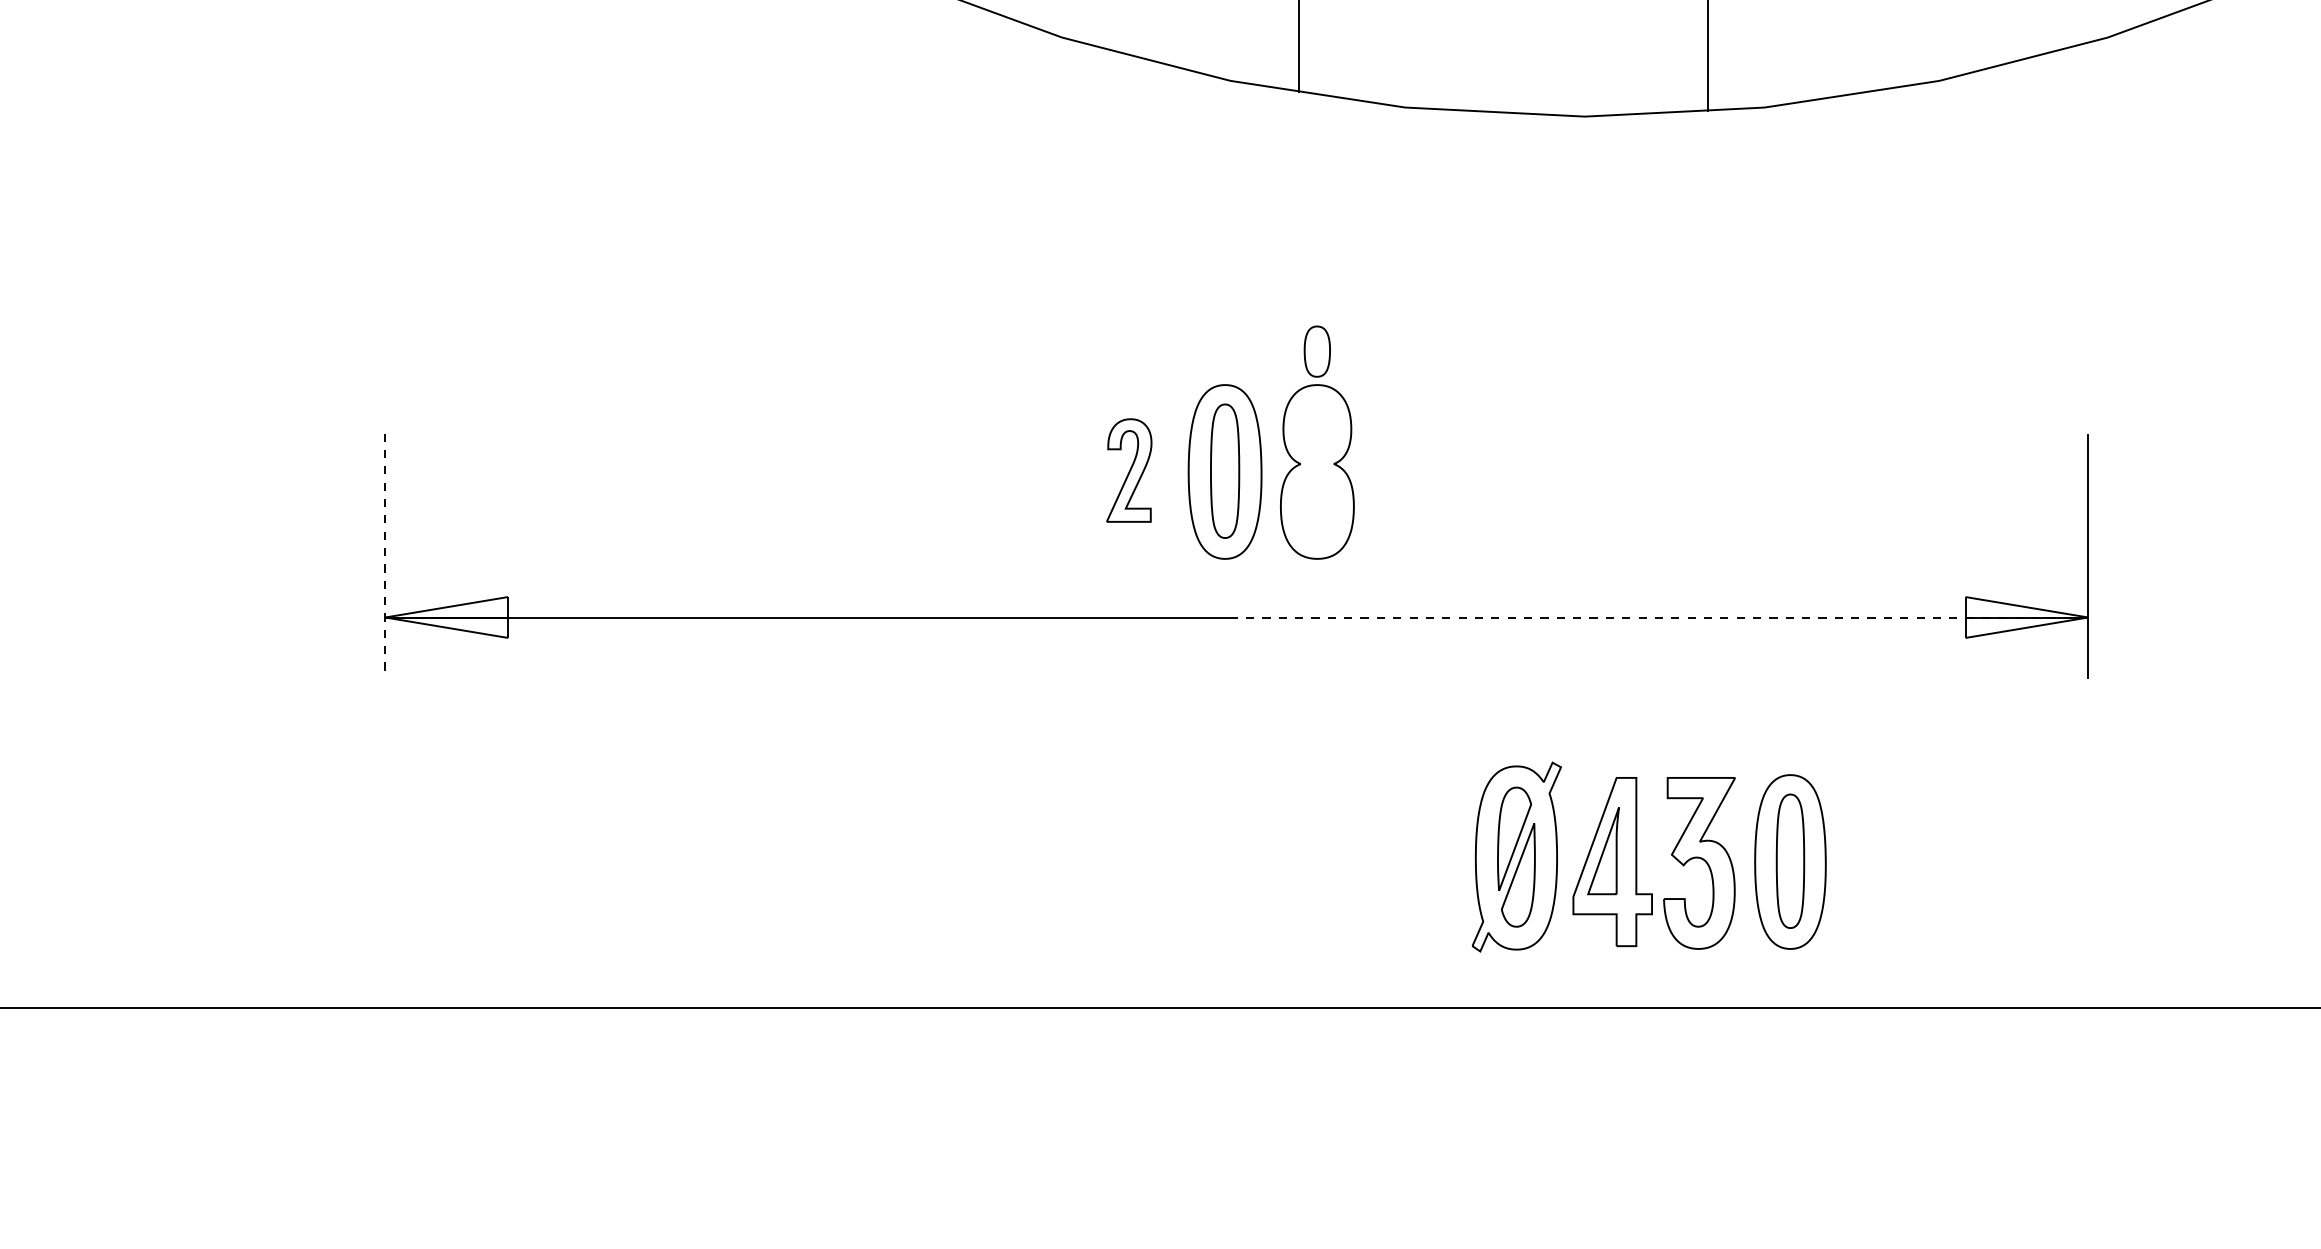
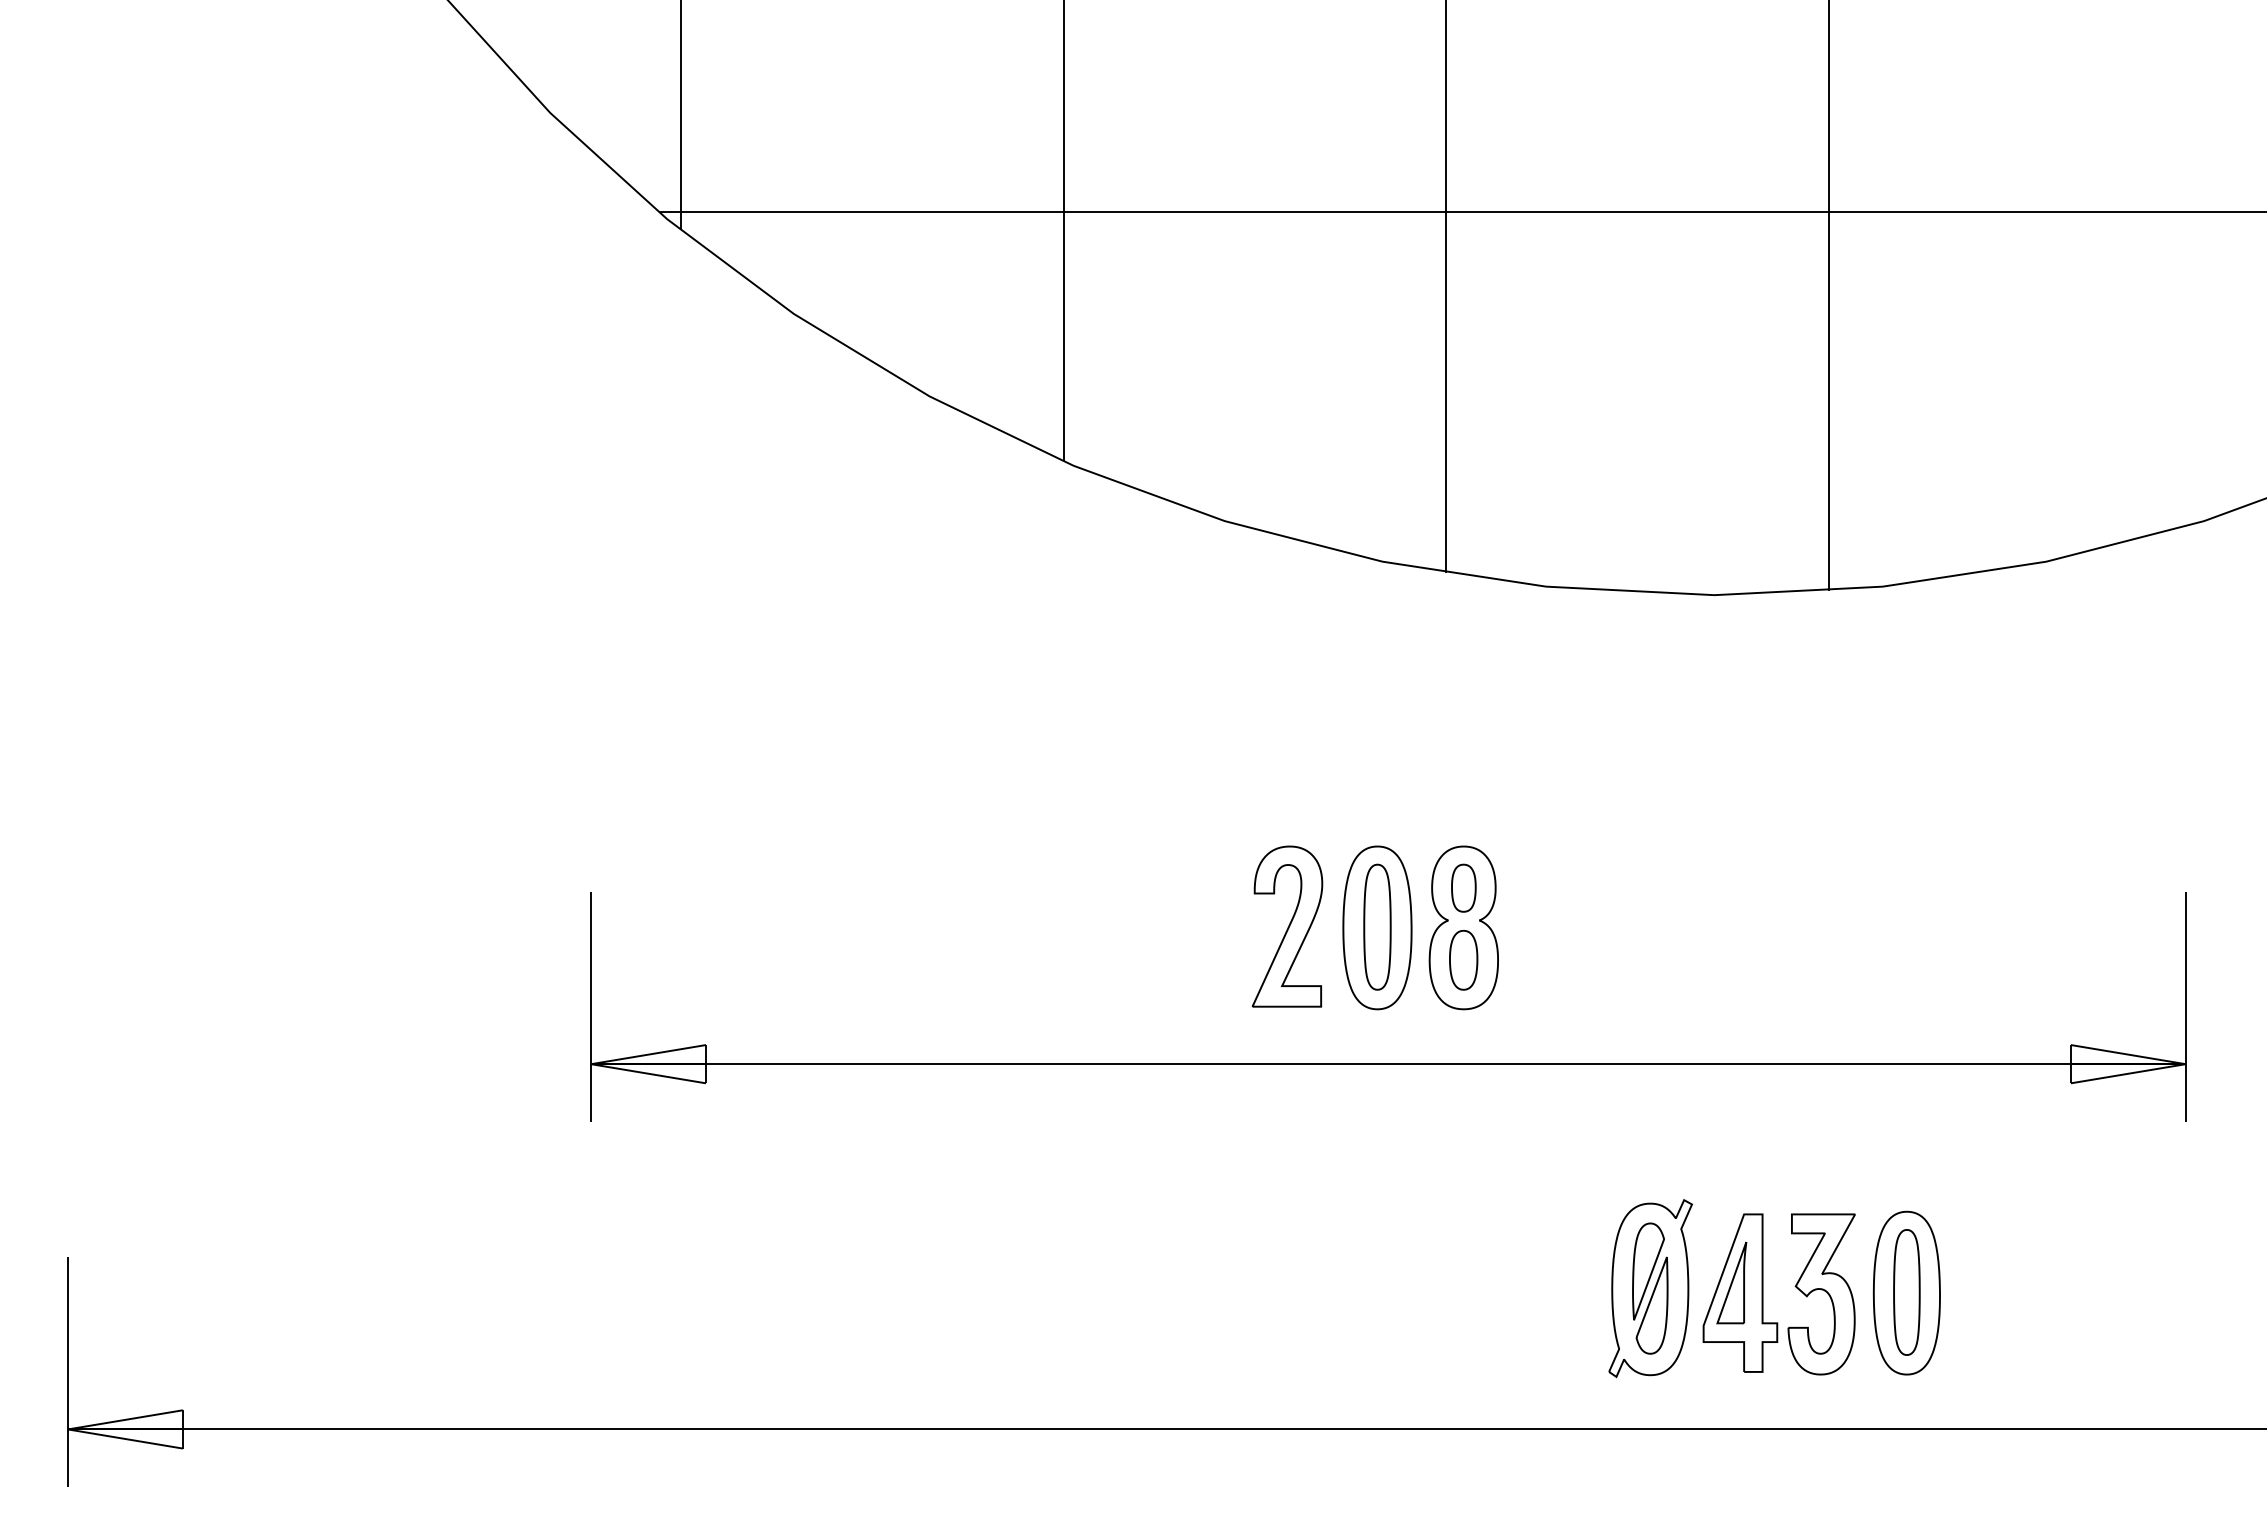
part: (1316, 350) -> (1463, 887), moved
part: (1129, 470) -> (1287, 926), size x1.67
part: (1316, 505) -> (1463, 959), added
line: (385, 555) -> (591, 1006), dashed -> solid
line: (1662, 617) -> (1787, 1064), dashed -> solid

